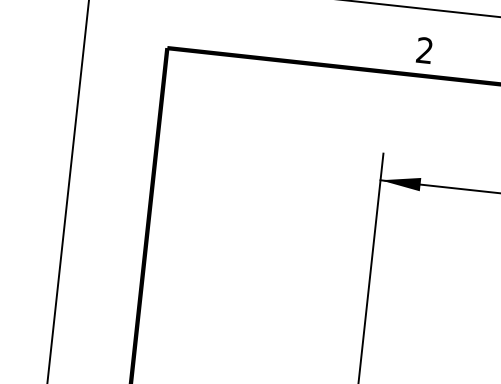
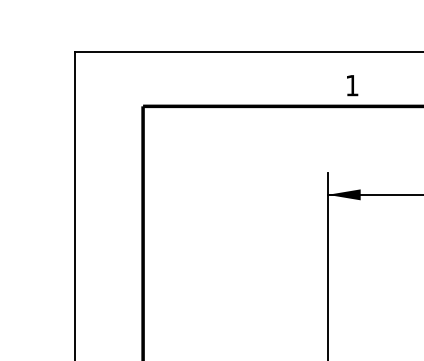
text: (425, 50) -> (352, 85), 2 -> 1

